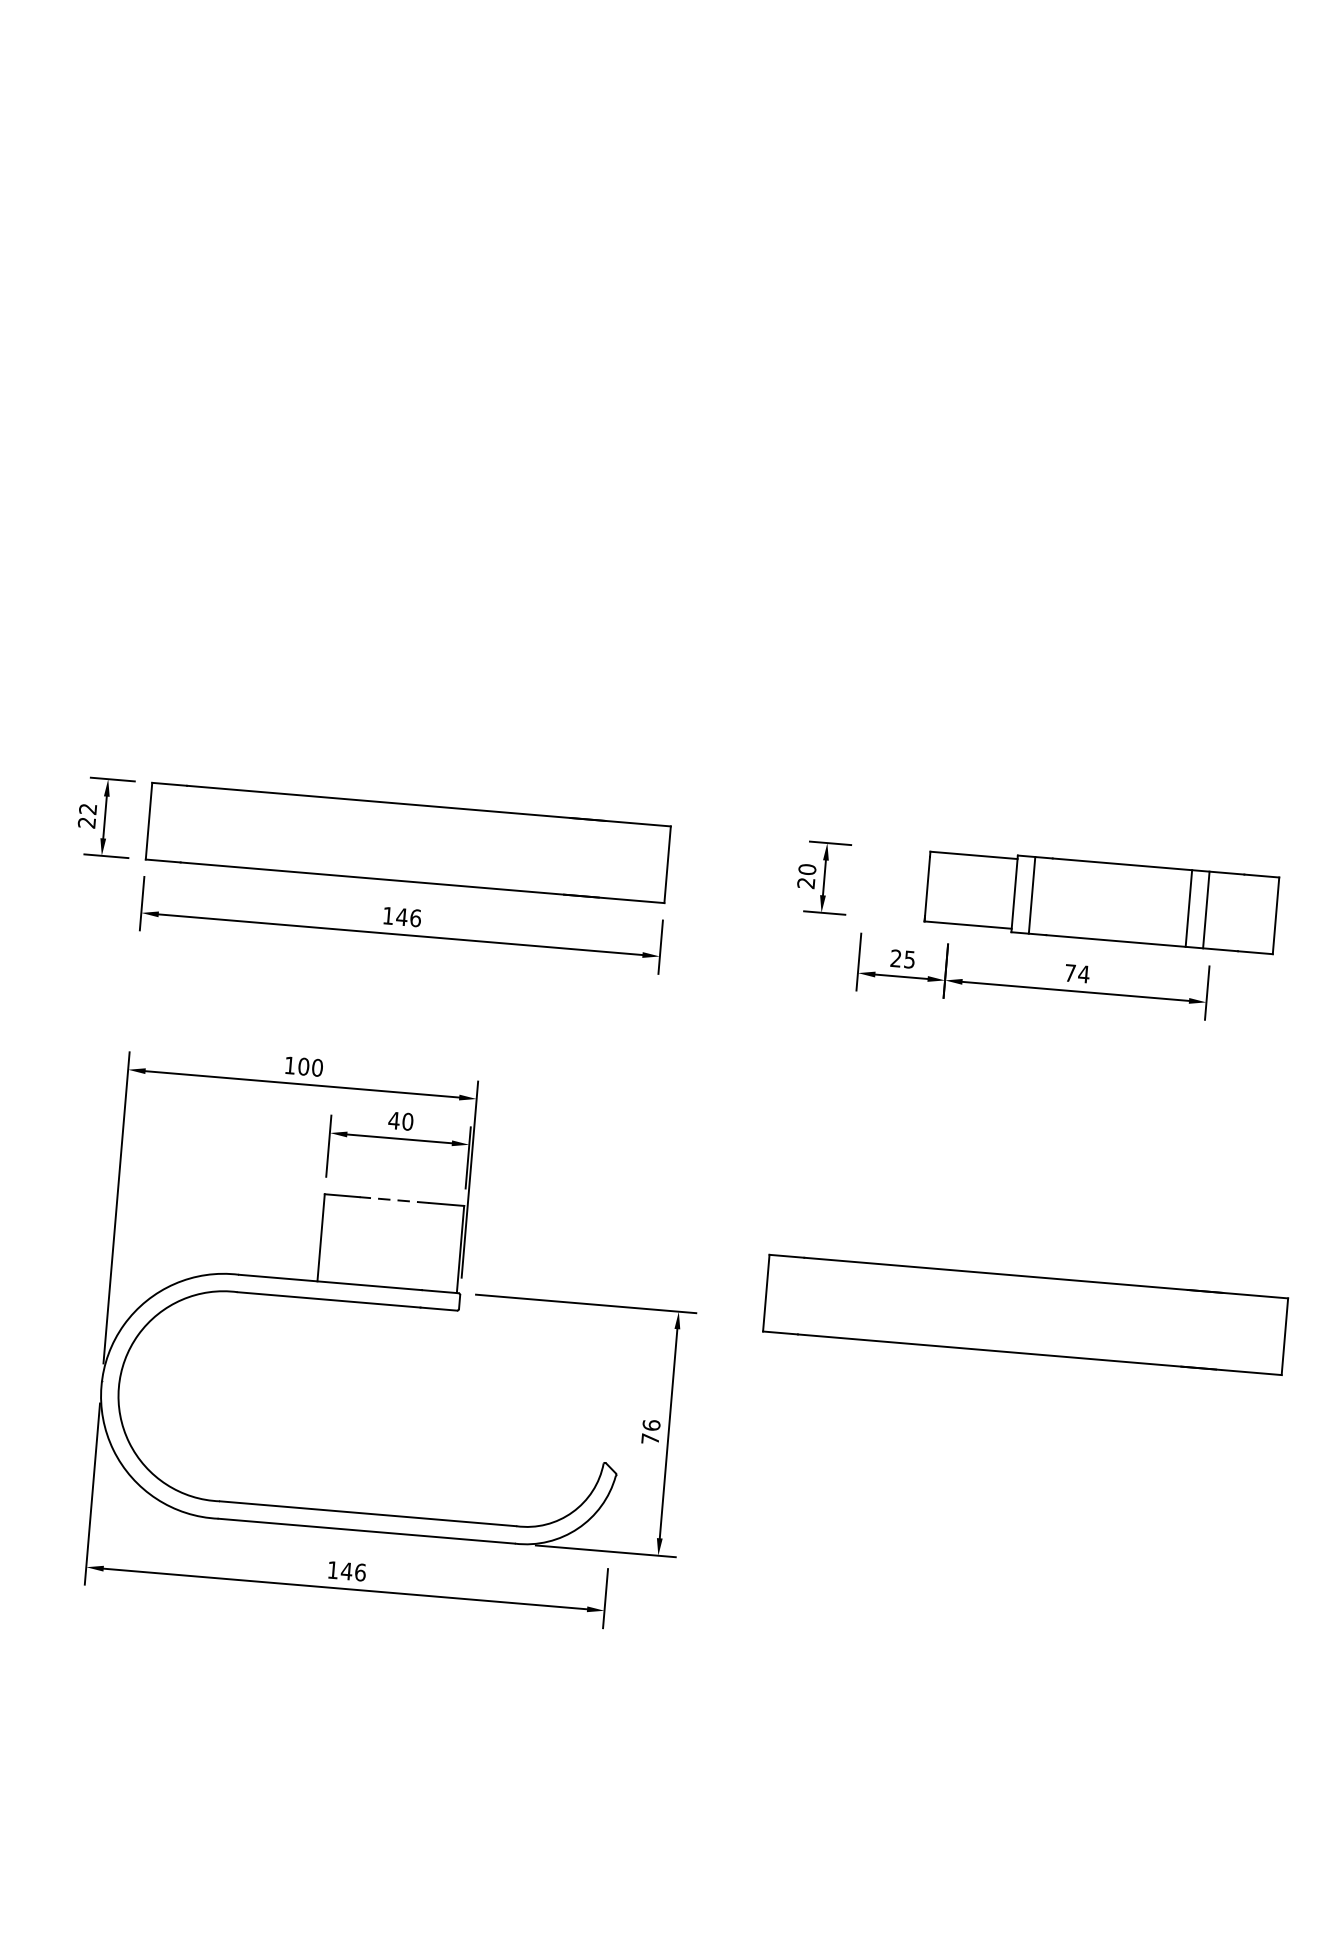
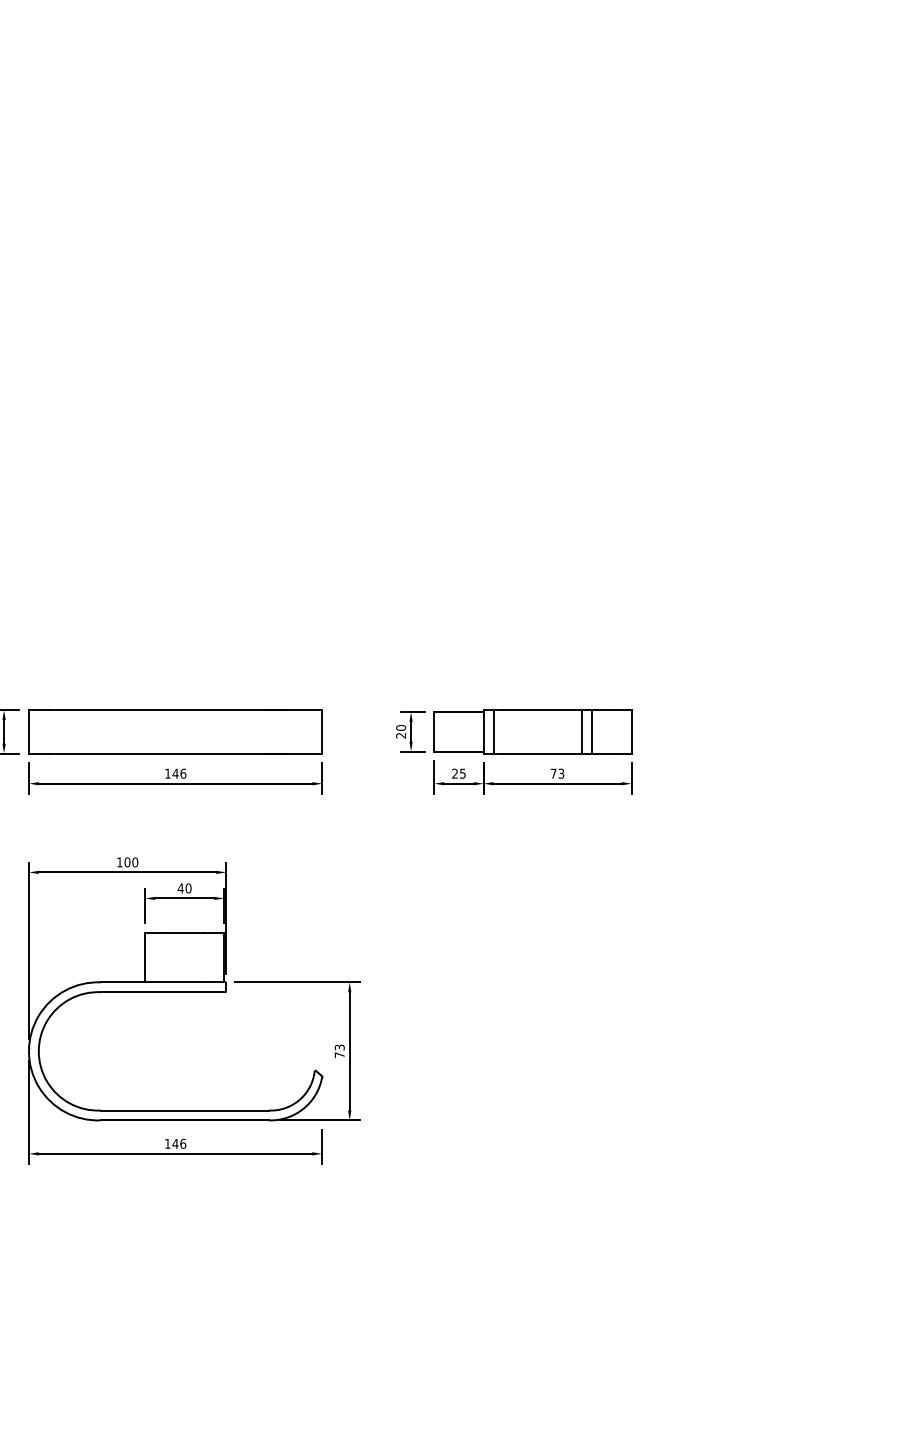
part: (1101, 900) -> (532, 731), moved
text: (1084, 973) -> (561, 773), 74 -> 73
line: (393, 1200) -> (184, 933), dashed -> solid
part: (1025, 1314) -> (544, 967), removed
text: (651, 1425) -> (339, 1047), 76 -> 73

